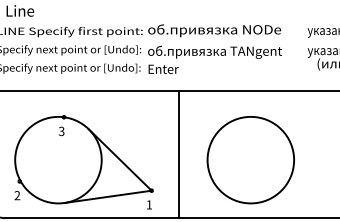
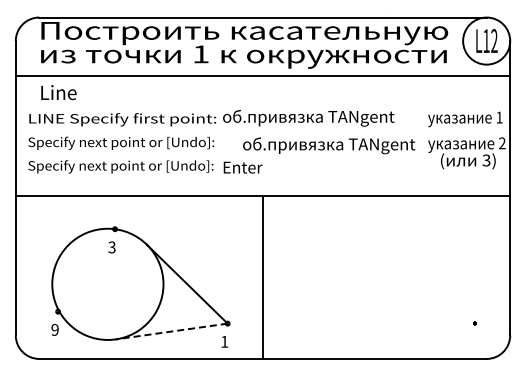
text: (214, 30) -> (308, 117), об.привязка NODe -> об.привязка TANgent
text: (215, 52) -> (329, 145), moved
circle: (250, 159) -> (354, 283), removed
text: (16, 195) -> (54, 329), 2 -> 9
line: (107, 196) -> (171, 331), solid -> dashed

